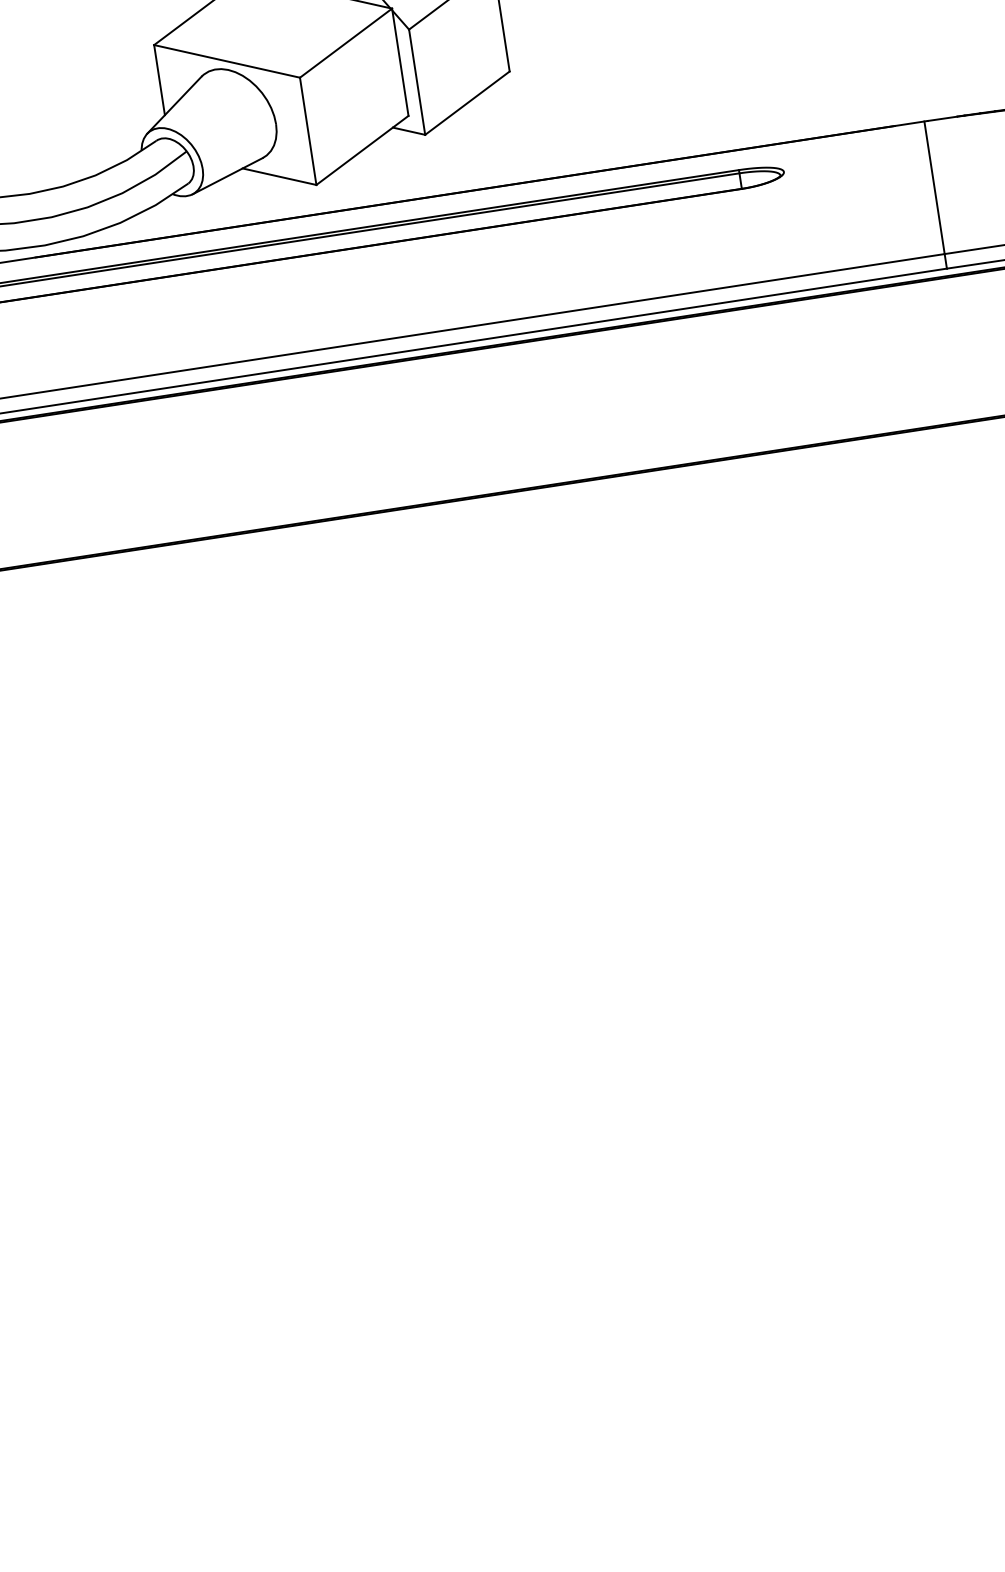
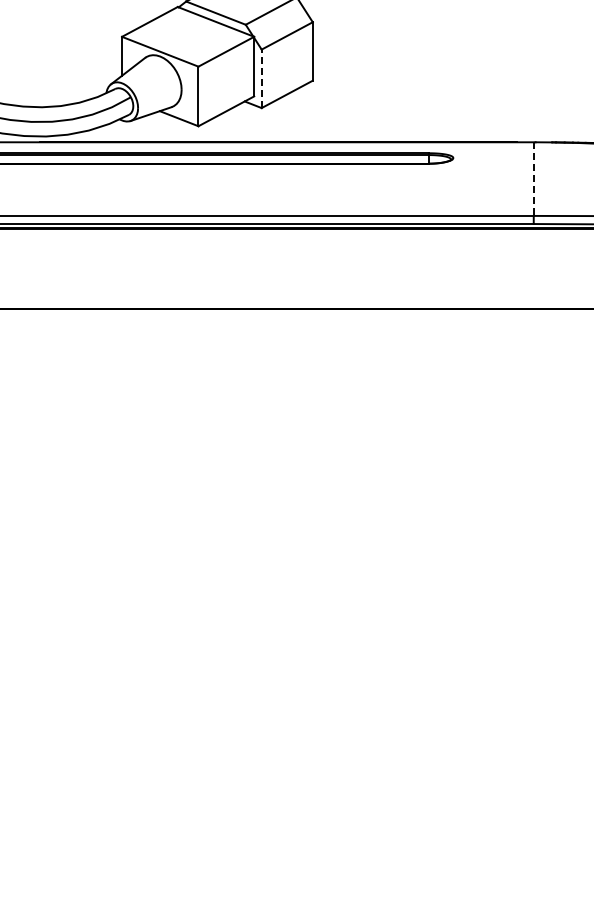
line: (416, 81) -> (261, 78), solid -> dashed
line: (934, 188) -> (533, 179), solid -> dashed

